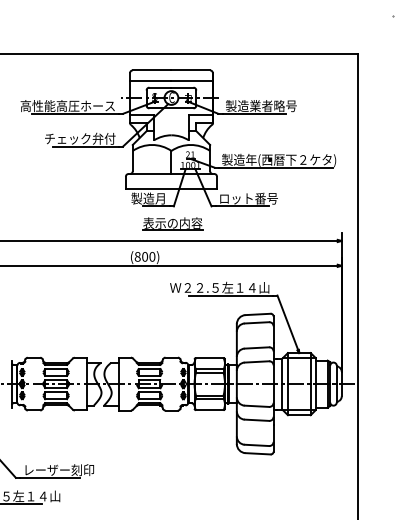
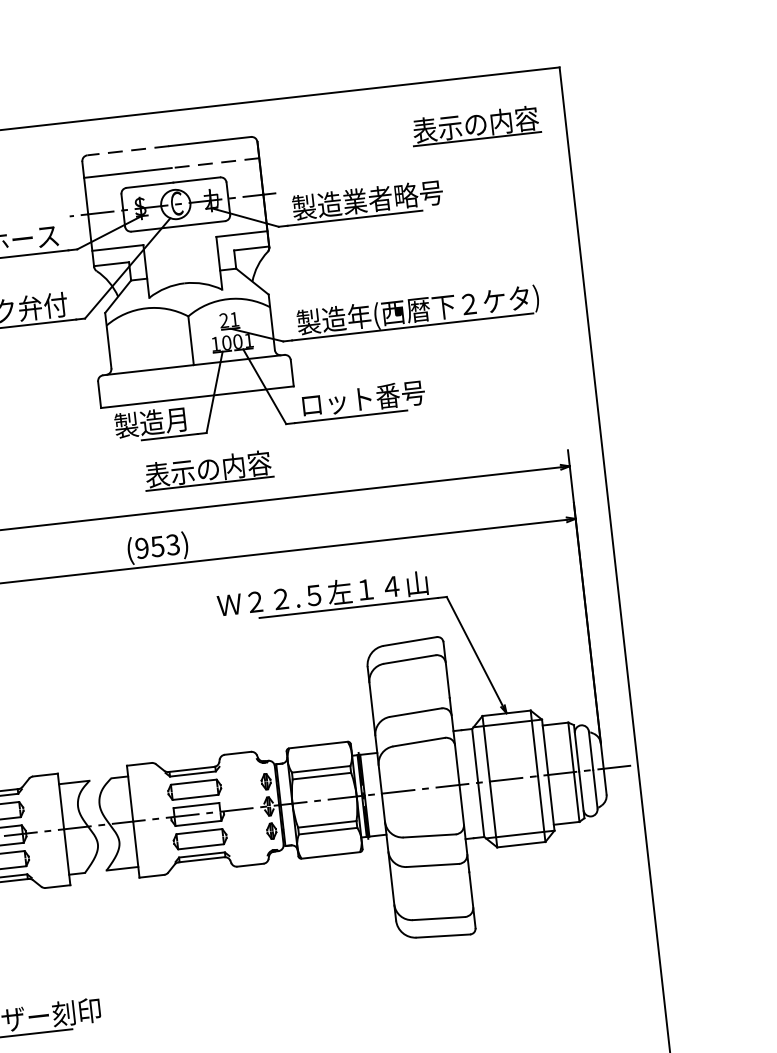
line: (151, 70) -> (127, 151), solid -> dashed
part: (315, 76) -> (475, 124), added
line: (192, 80) -> (216, 162), solid -> dashed
text: (144, 256) -> (156, 545), (800) -> (953)

